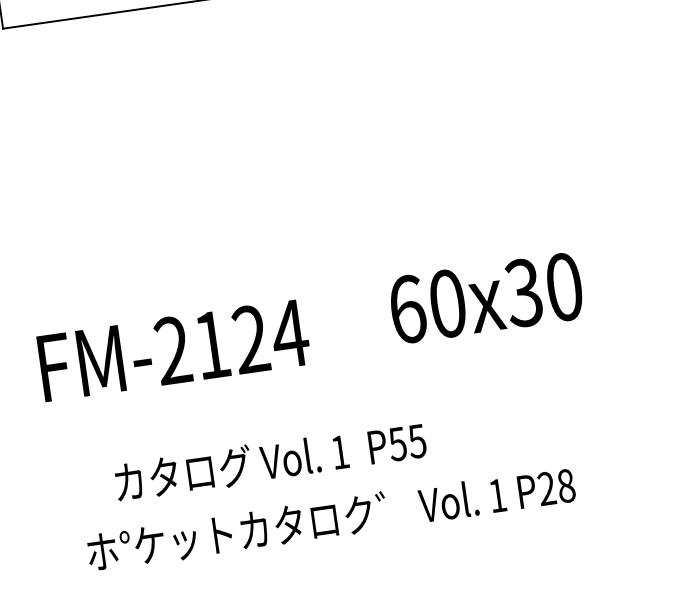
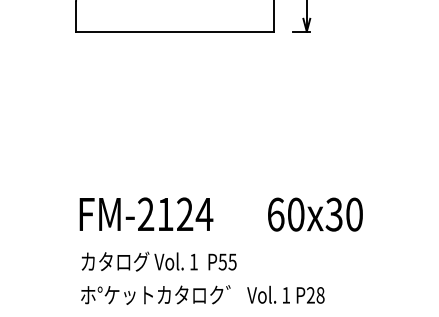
text: (486, 297) -> (315, 214), moved
text: (173, 348) -> (146, 213), moved
text: (269, 461) -> (158, 261), moved

